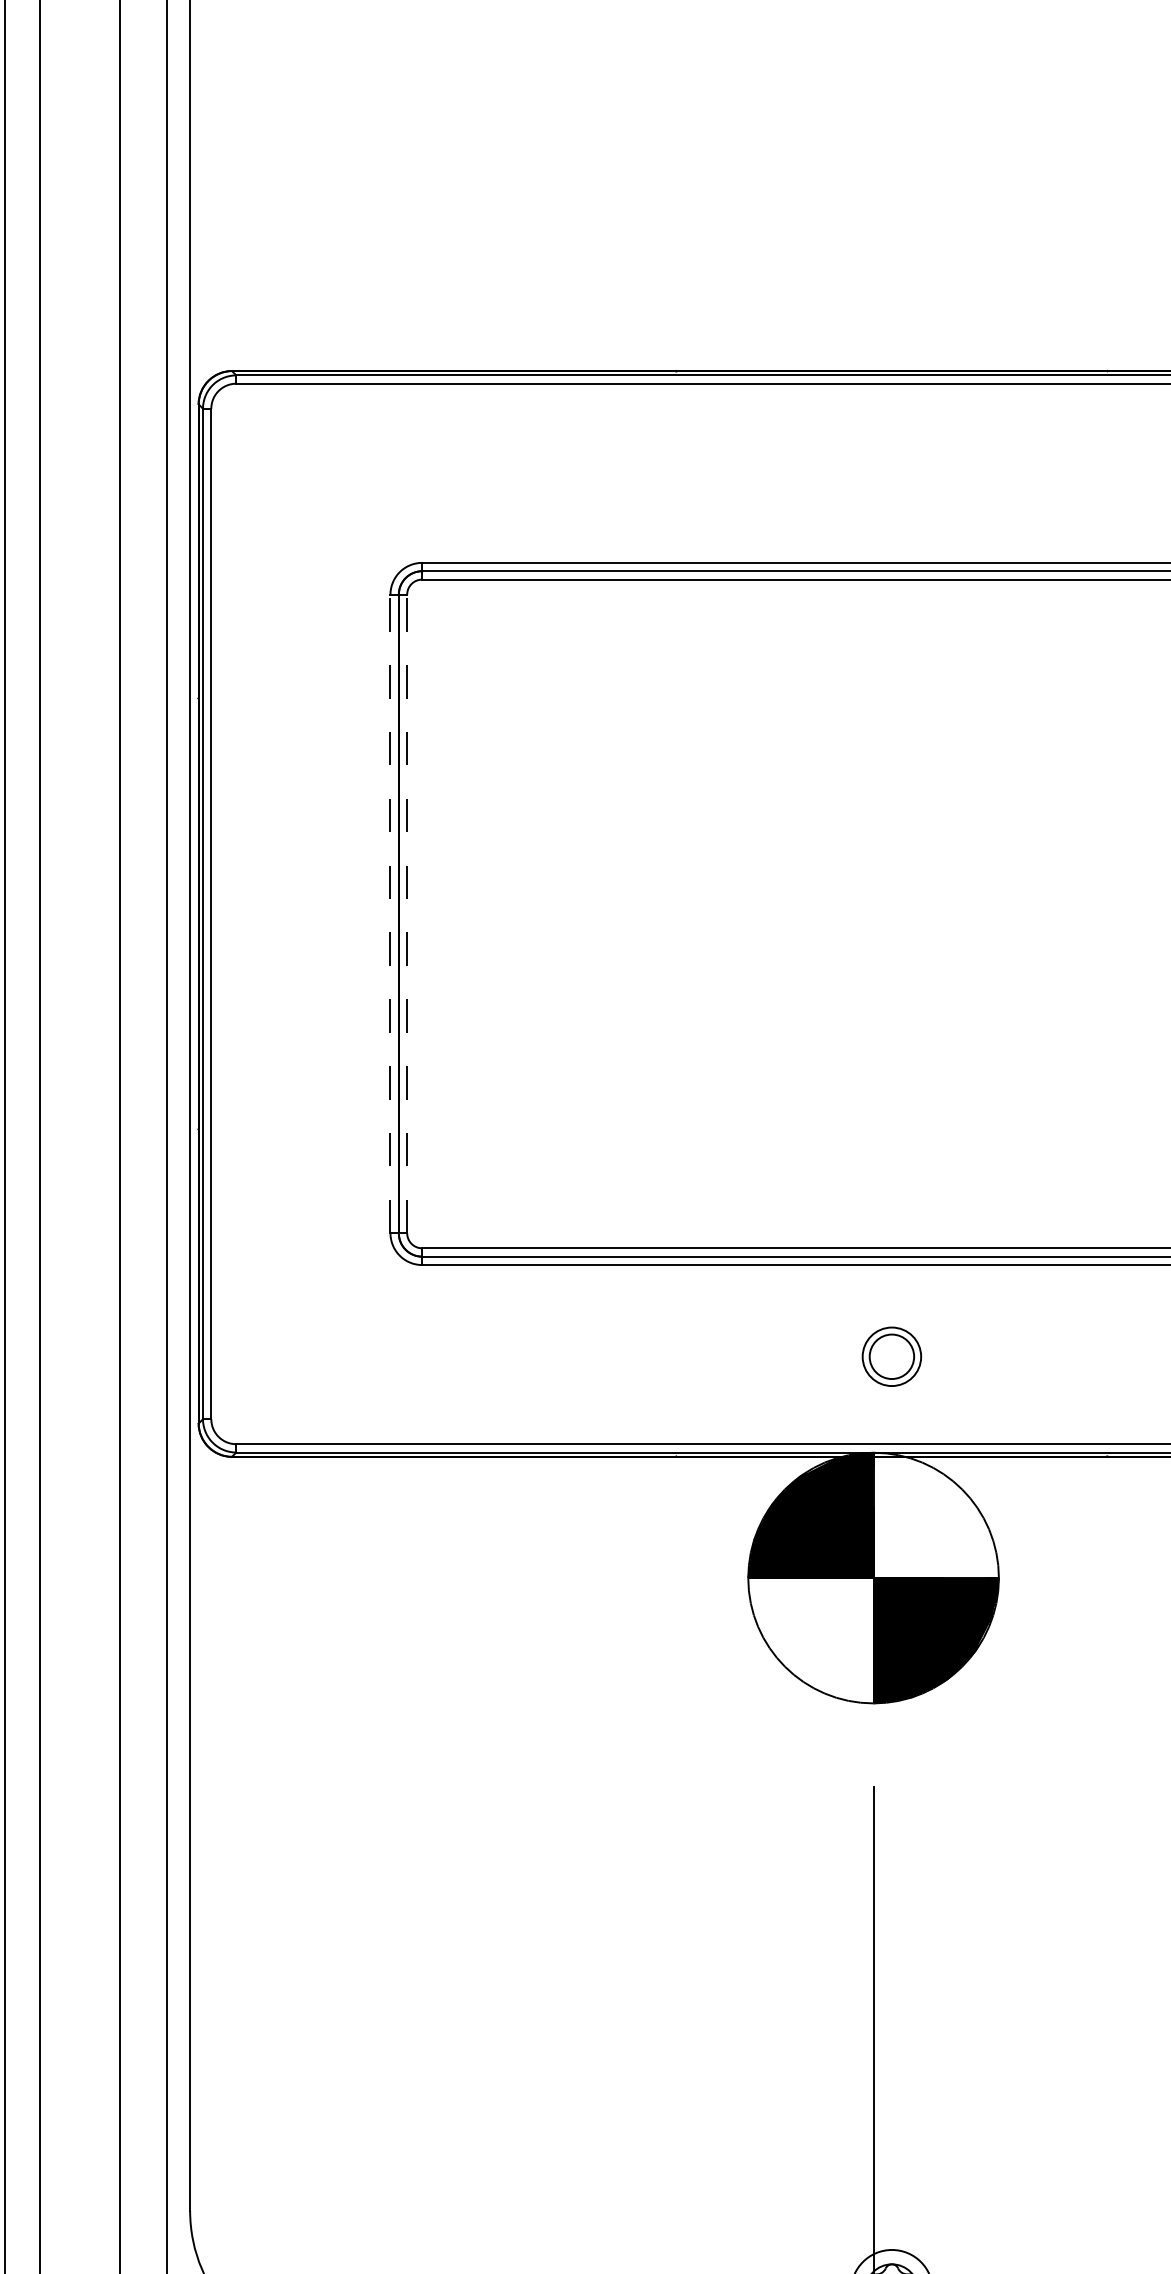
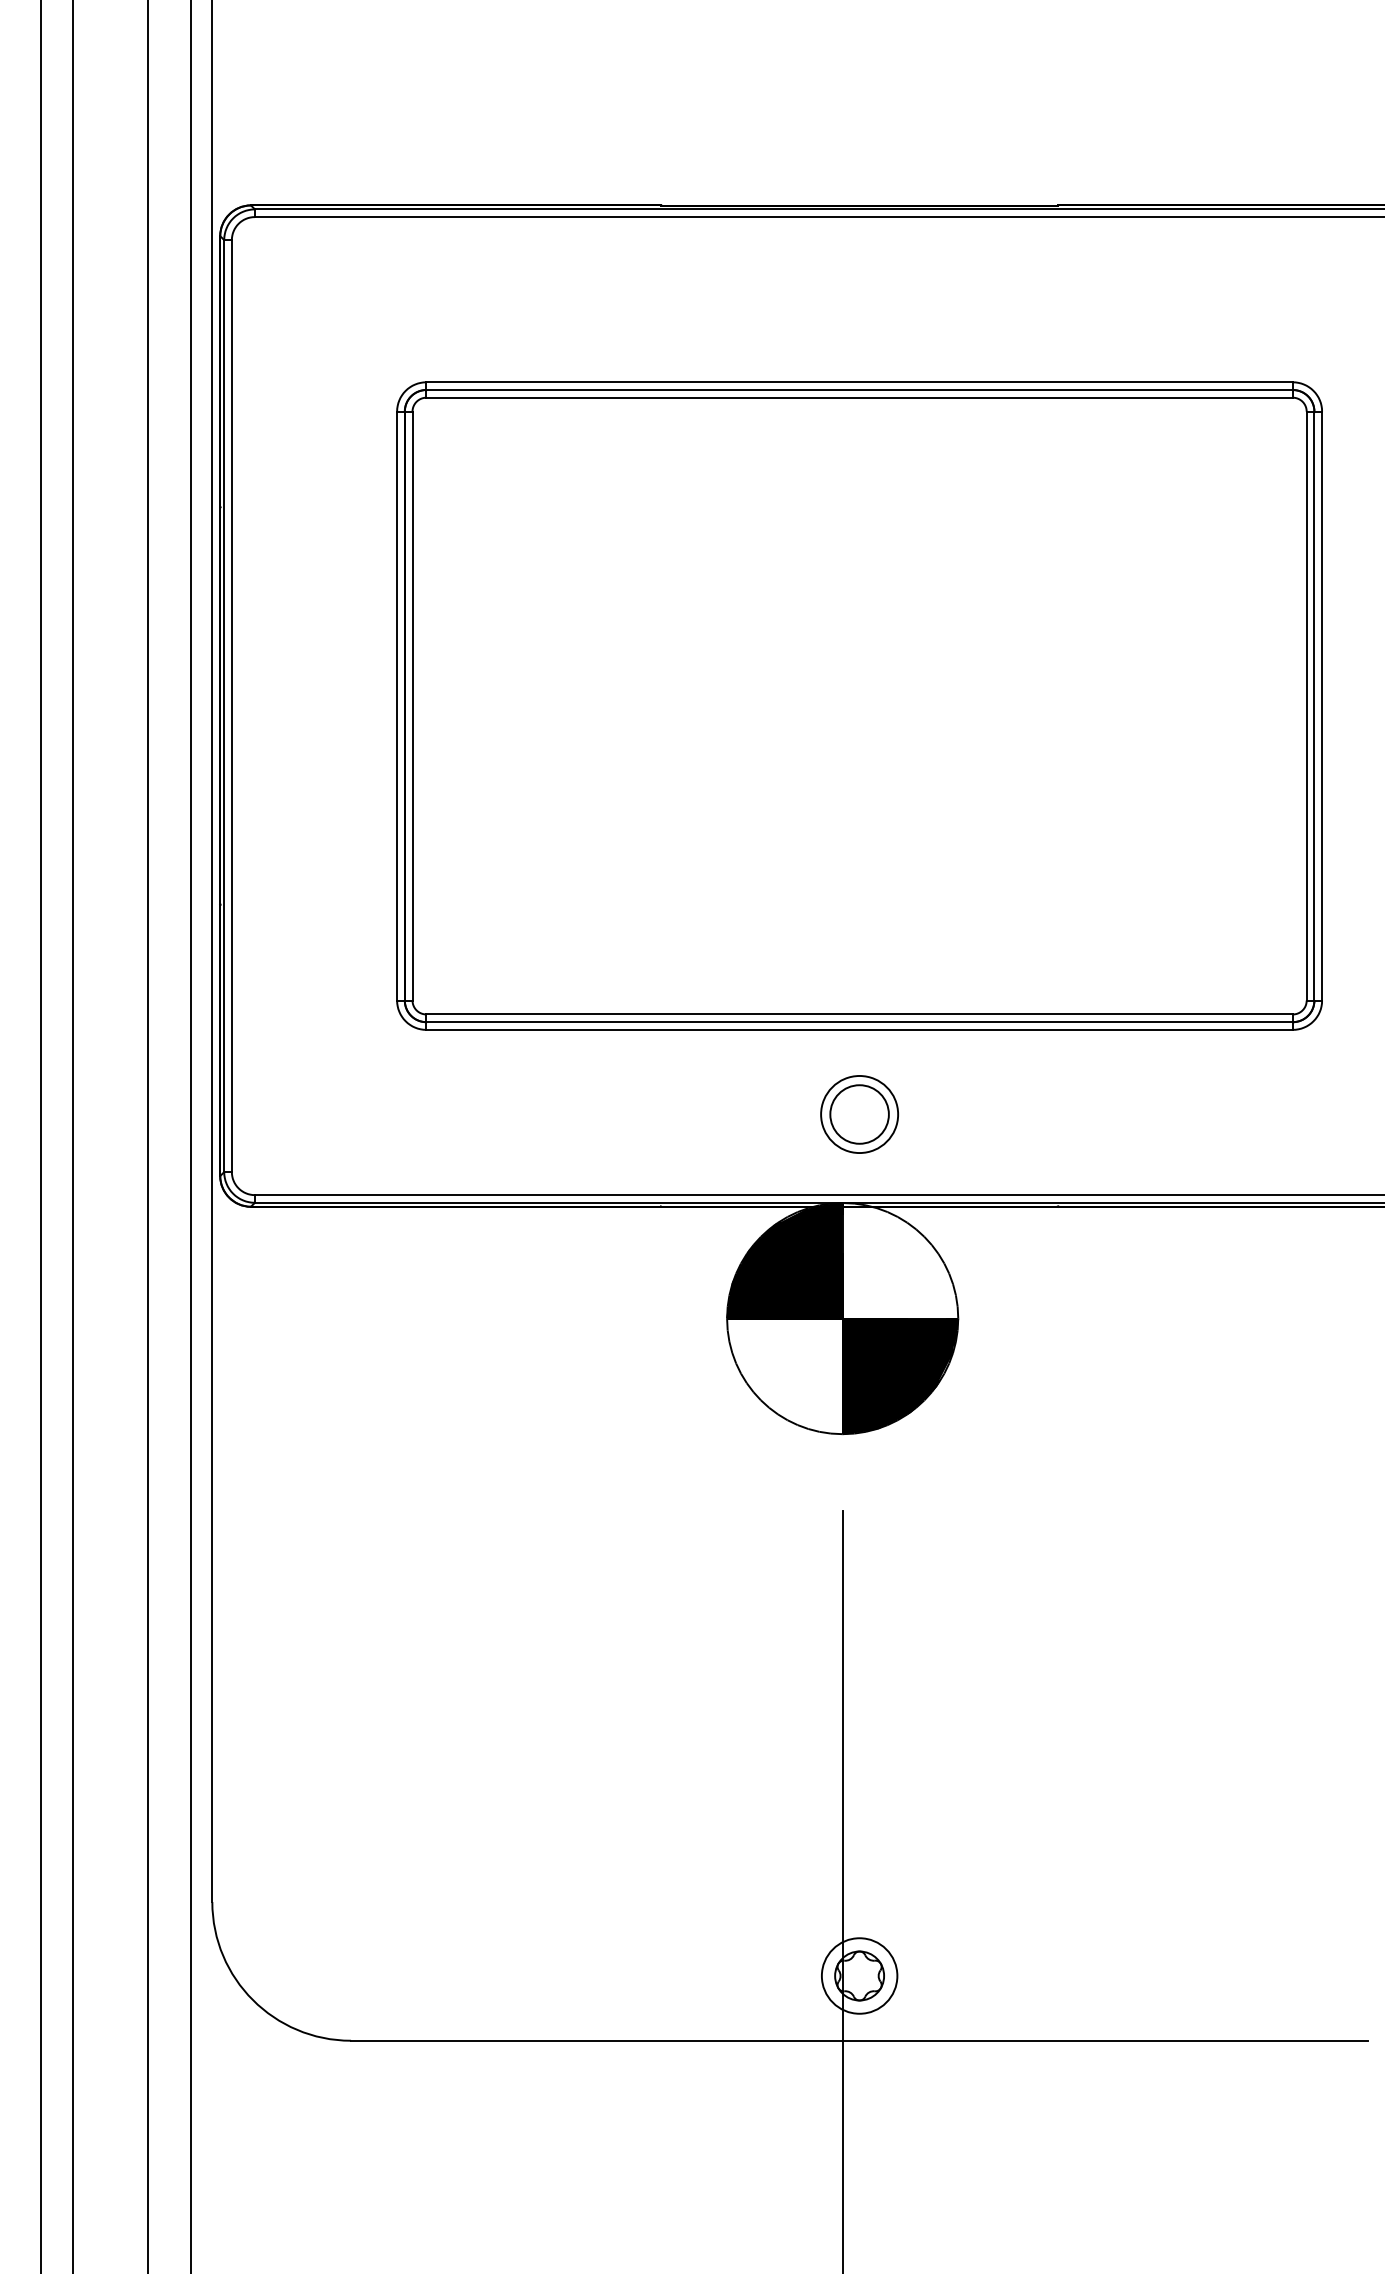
line: (390, 913) -> (397, 705), dashed -> solid
line: (407, 913) -> (412, 705), dashed -> solid
part: (891, 1356) -> (859, 1114), size x1.43

